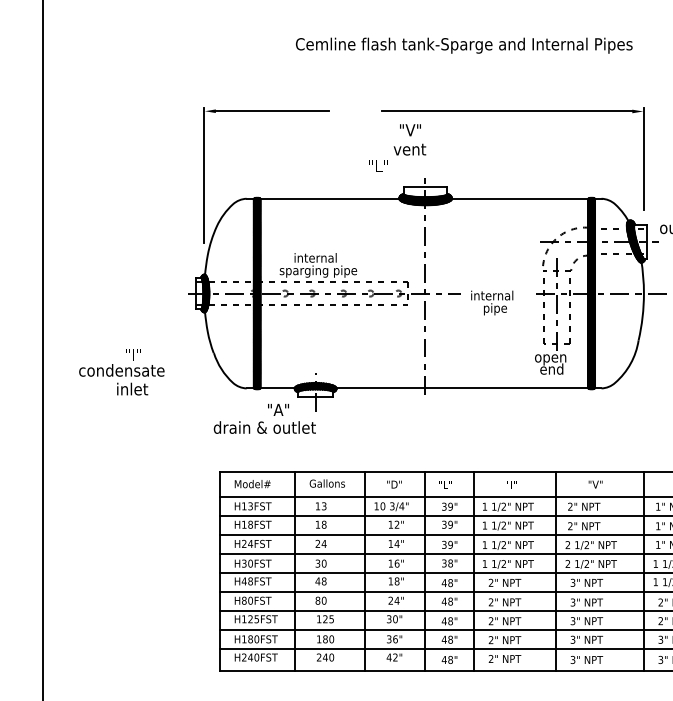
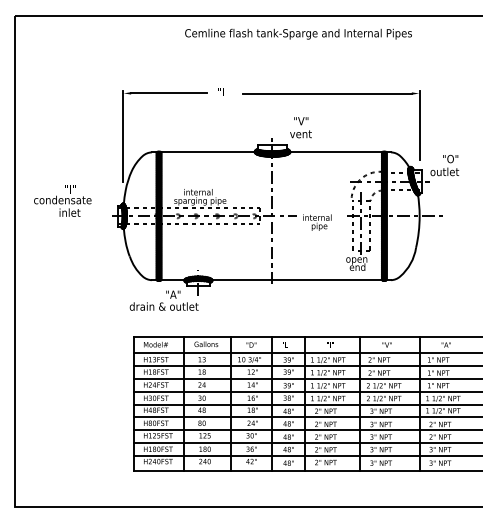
text: (464, 44) -> (298, 33), moved
text: (409, 139) -> (300, 127), moved
text: (372, 164) -> (220, 91), moved
text: (121, 371) -> (62, 200), moved

